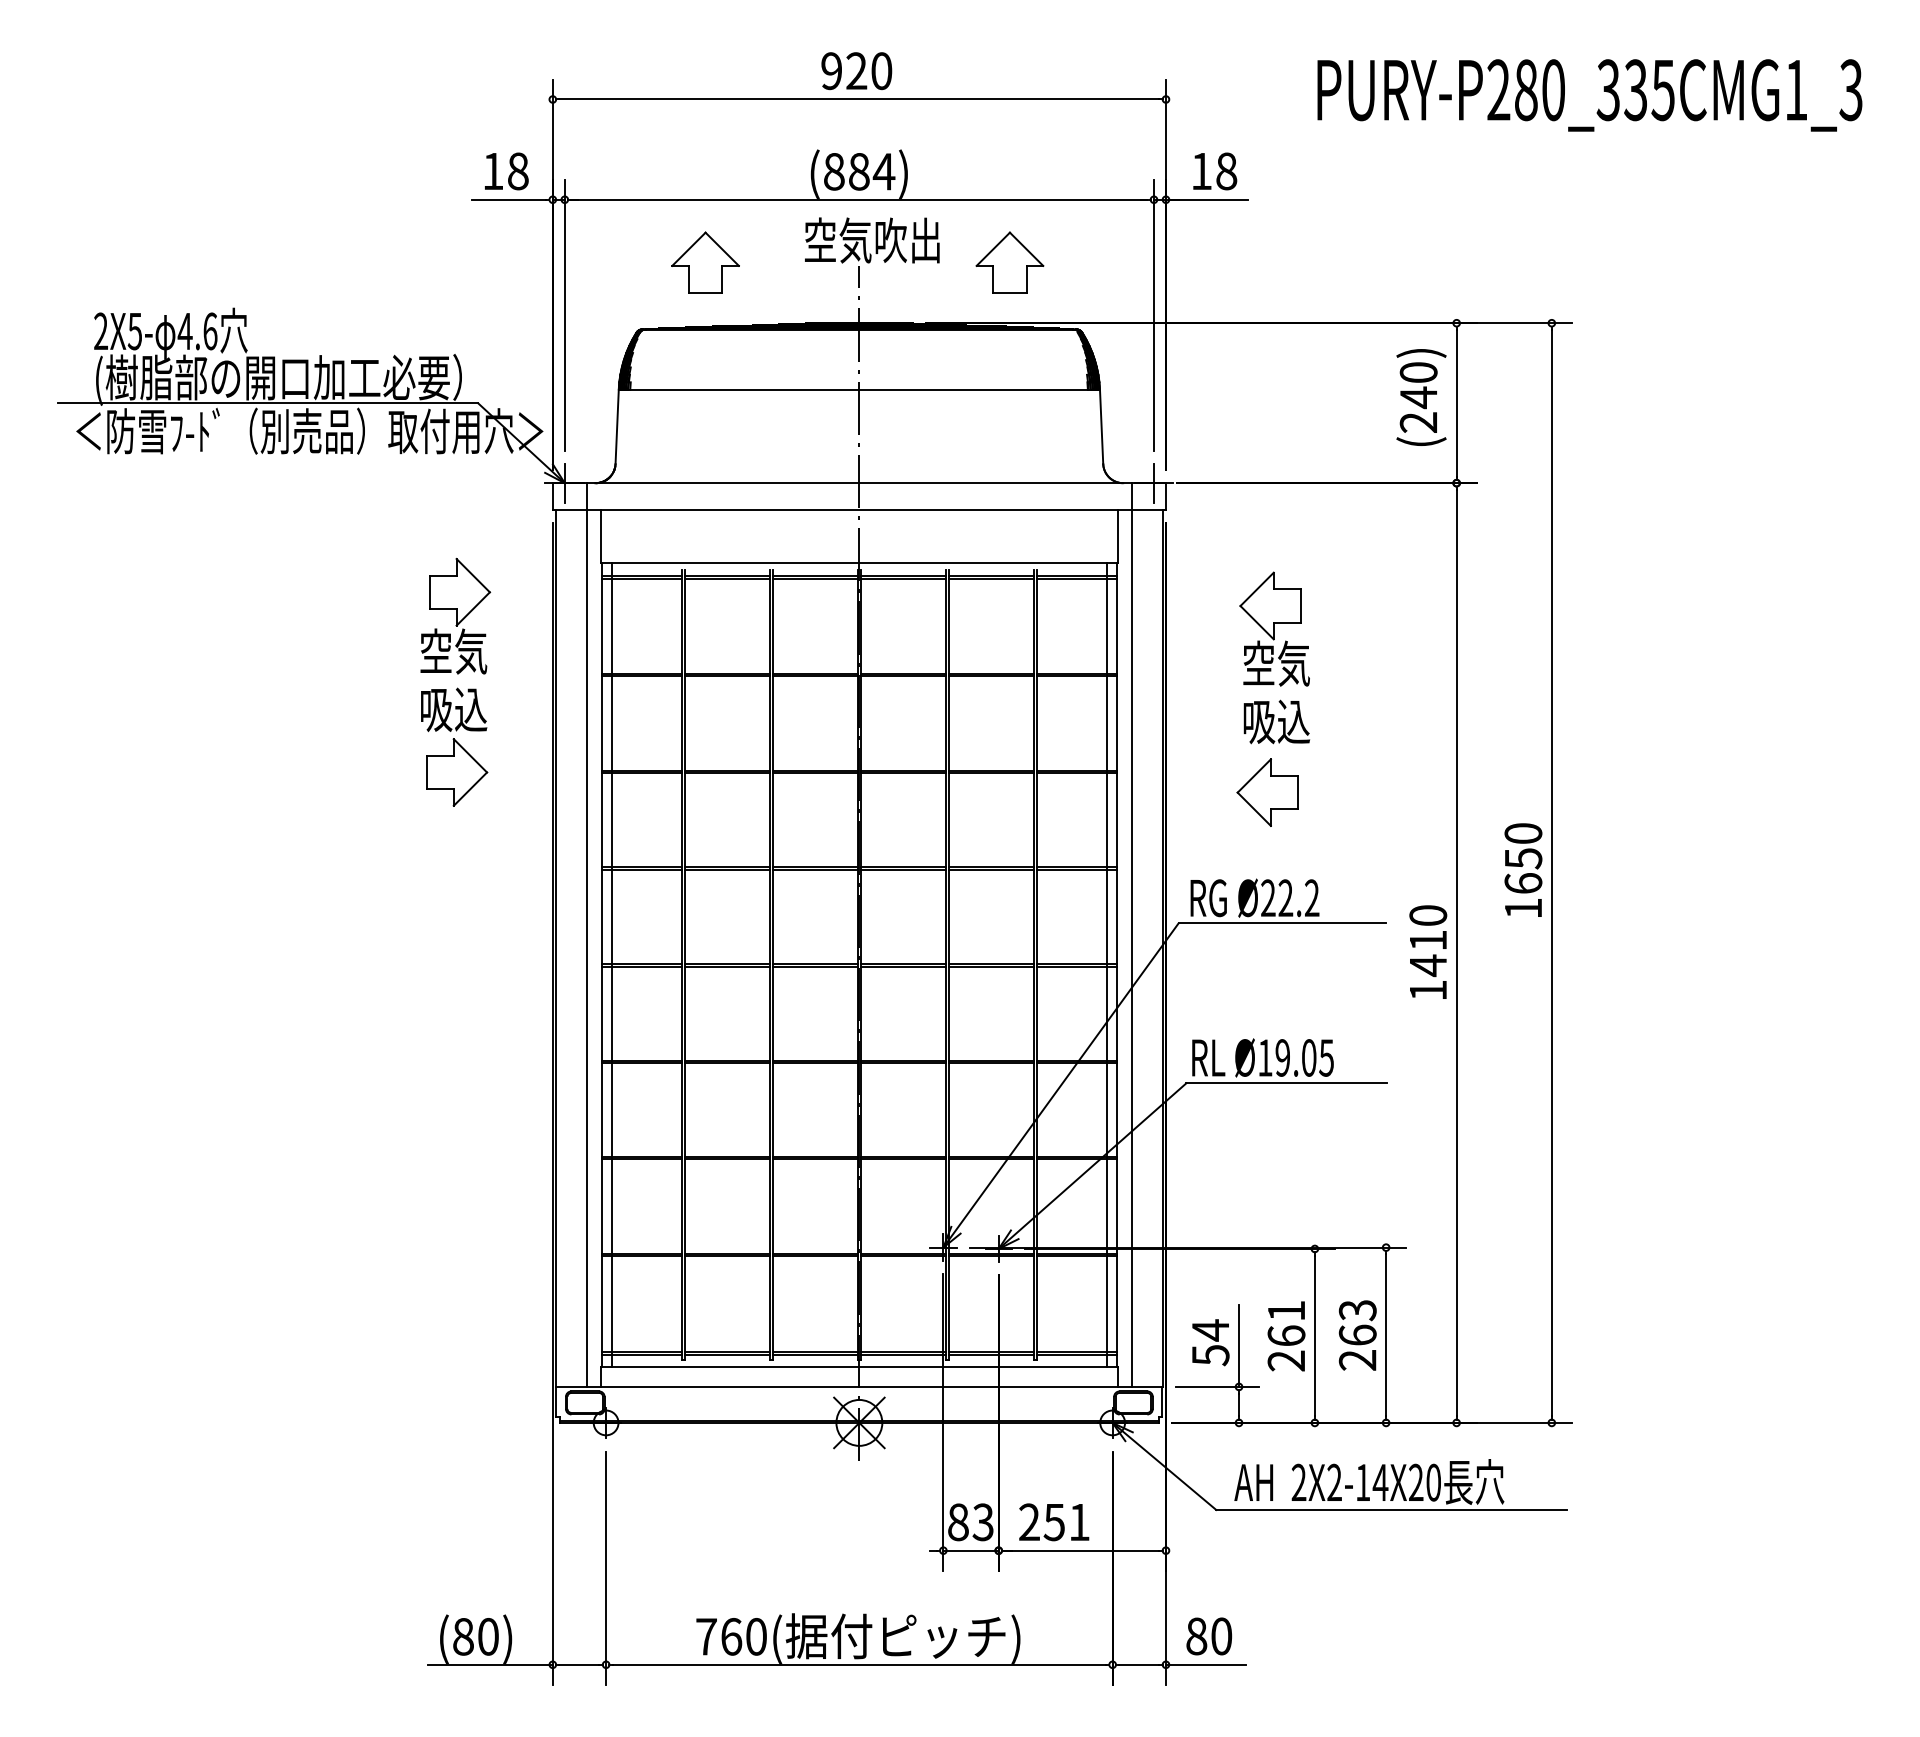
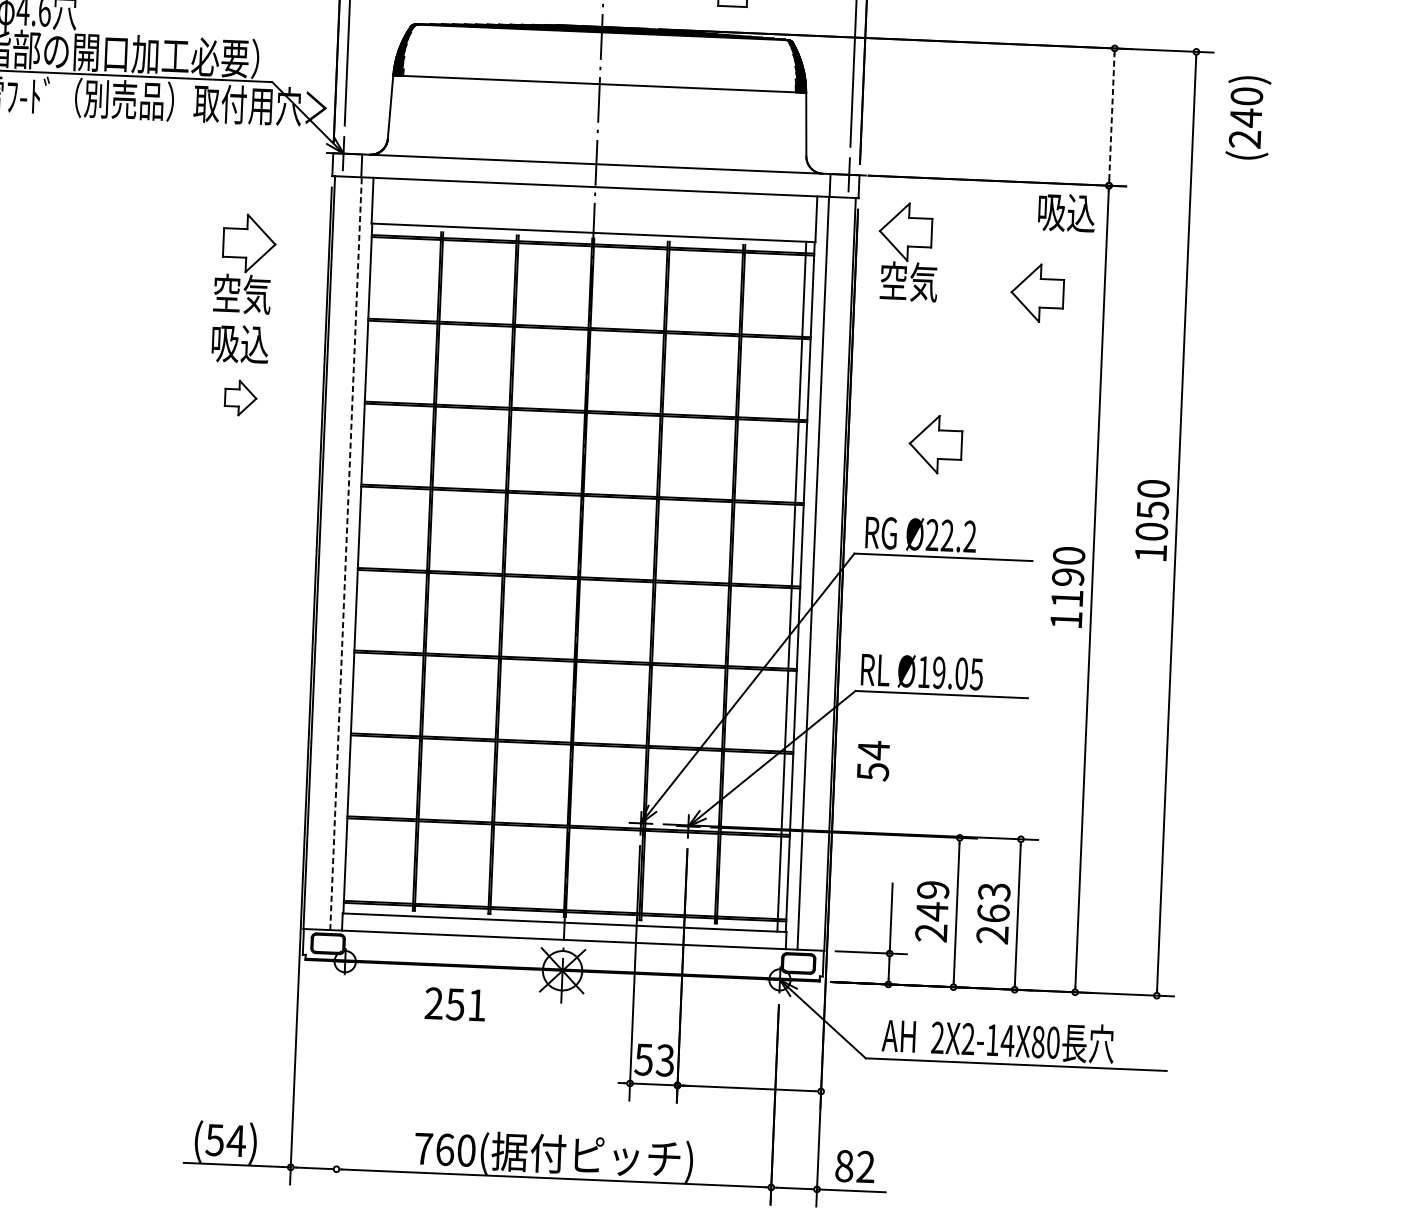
text: (1421, 397) -> (1248, 117), moved
line: (1456, 402) -> (1111, 116), solid -> dashed
part: (1378, 611) -> (1037, 293), added
part: (1274, 628) -> (908, 251), moved
text: (1276, 721) -> (1066, 212), moved
part: (457, 772) -> (241, 398), size x0.6
text: (1523, 883) -> (1151, 531), 1650 -> 1050
line: (587, 948) -> (346, 553), solid -> dashed
text: (1428, 953) -> (1067, 588), 1410 -> 1190
line: (611, 964) -> (366, 568), removed
text: (1286, 1324) -> (932, 901), 261 -> 249
text: (1210, 1342) -> (873, 760), moved
text: (1416, 1482) -> (1038, 1041), 2X2-14X20 -> 2X2-14X80
text: (957, 1522) -> (643, 1059), 83 -> 53
text: (1054, 1522) -> (455, 1004), moved
line: (606, 1568) -> (340, 1086), removed
text: (475, 1636) -> (225, 1140), (80) -> (54)
text: (1221, 1636) -> (865, 1167), 80 -> 82

